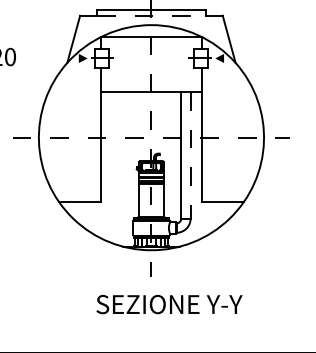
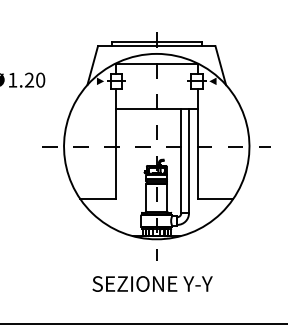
line: (151, 16) -> (156, 46), dashed -> solid
line: (191, 155) -> (189, 161), dashed -> solid
text: (169, 303) -> (152, 283), moved

